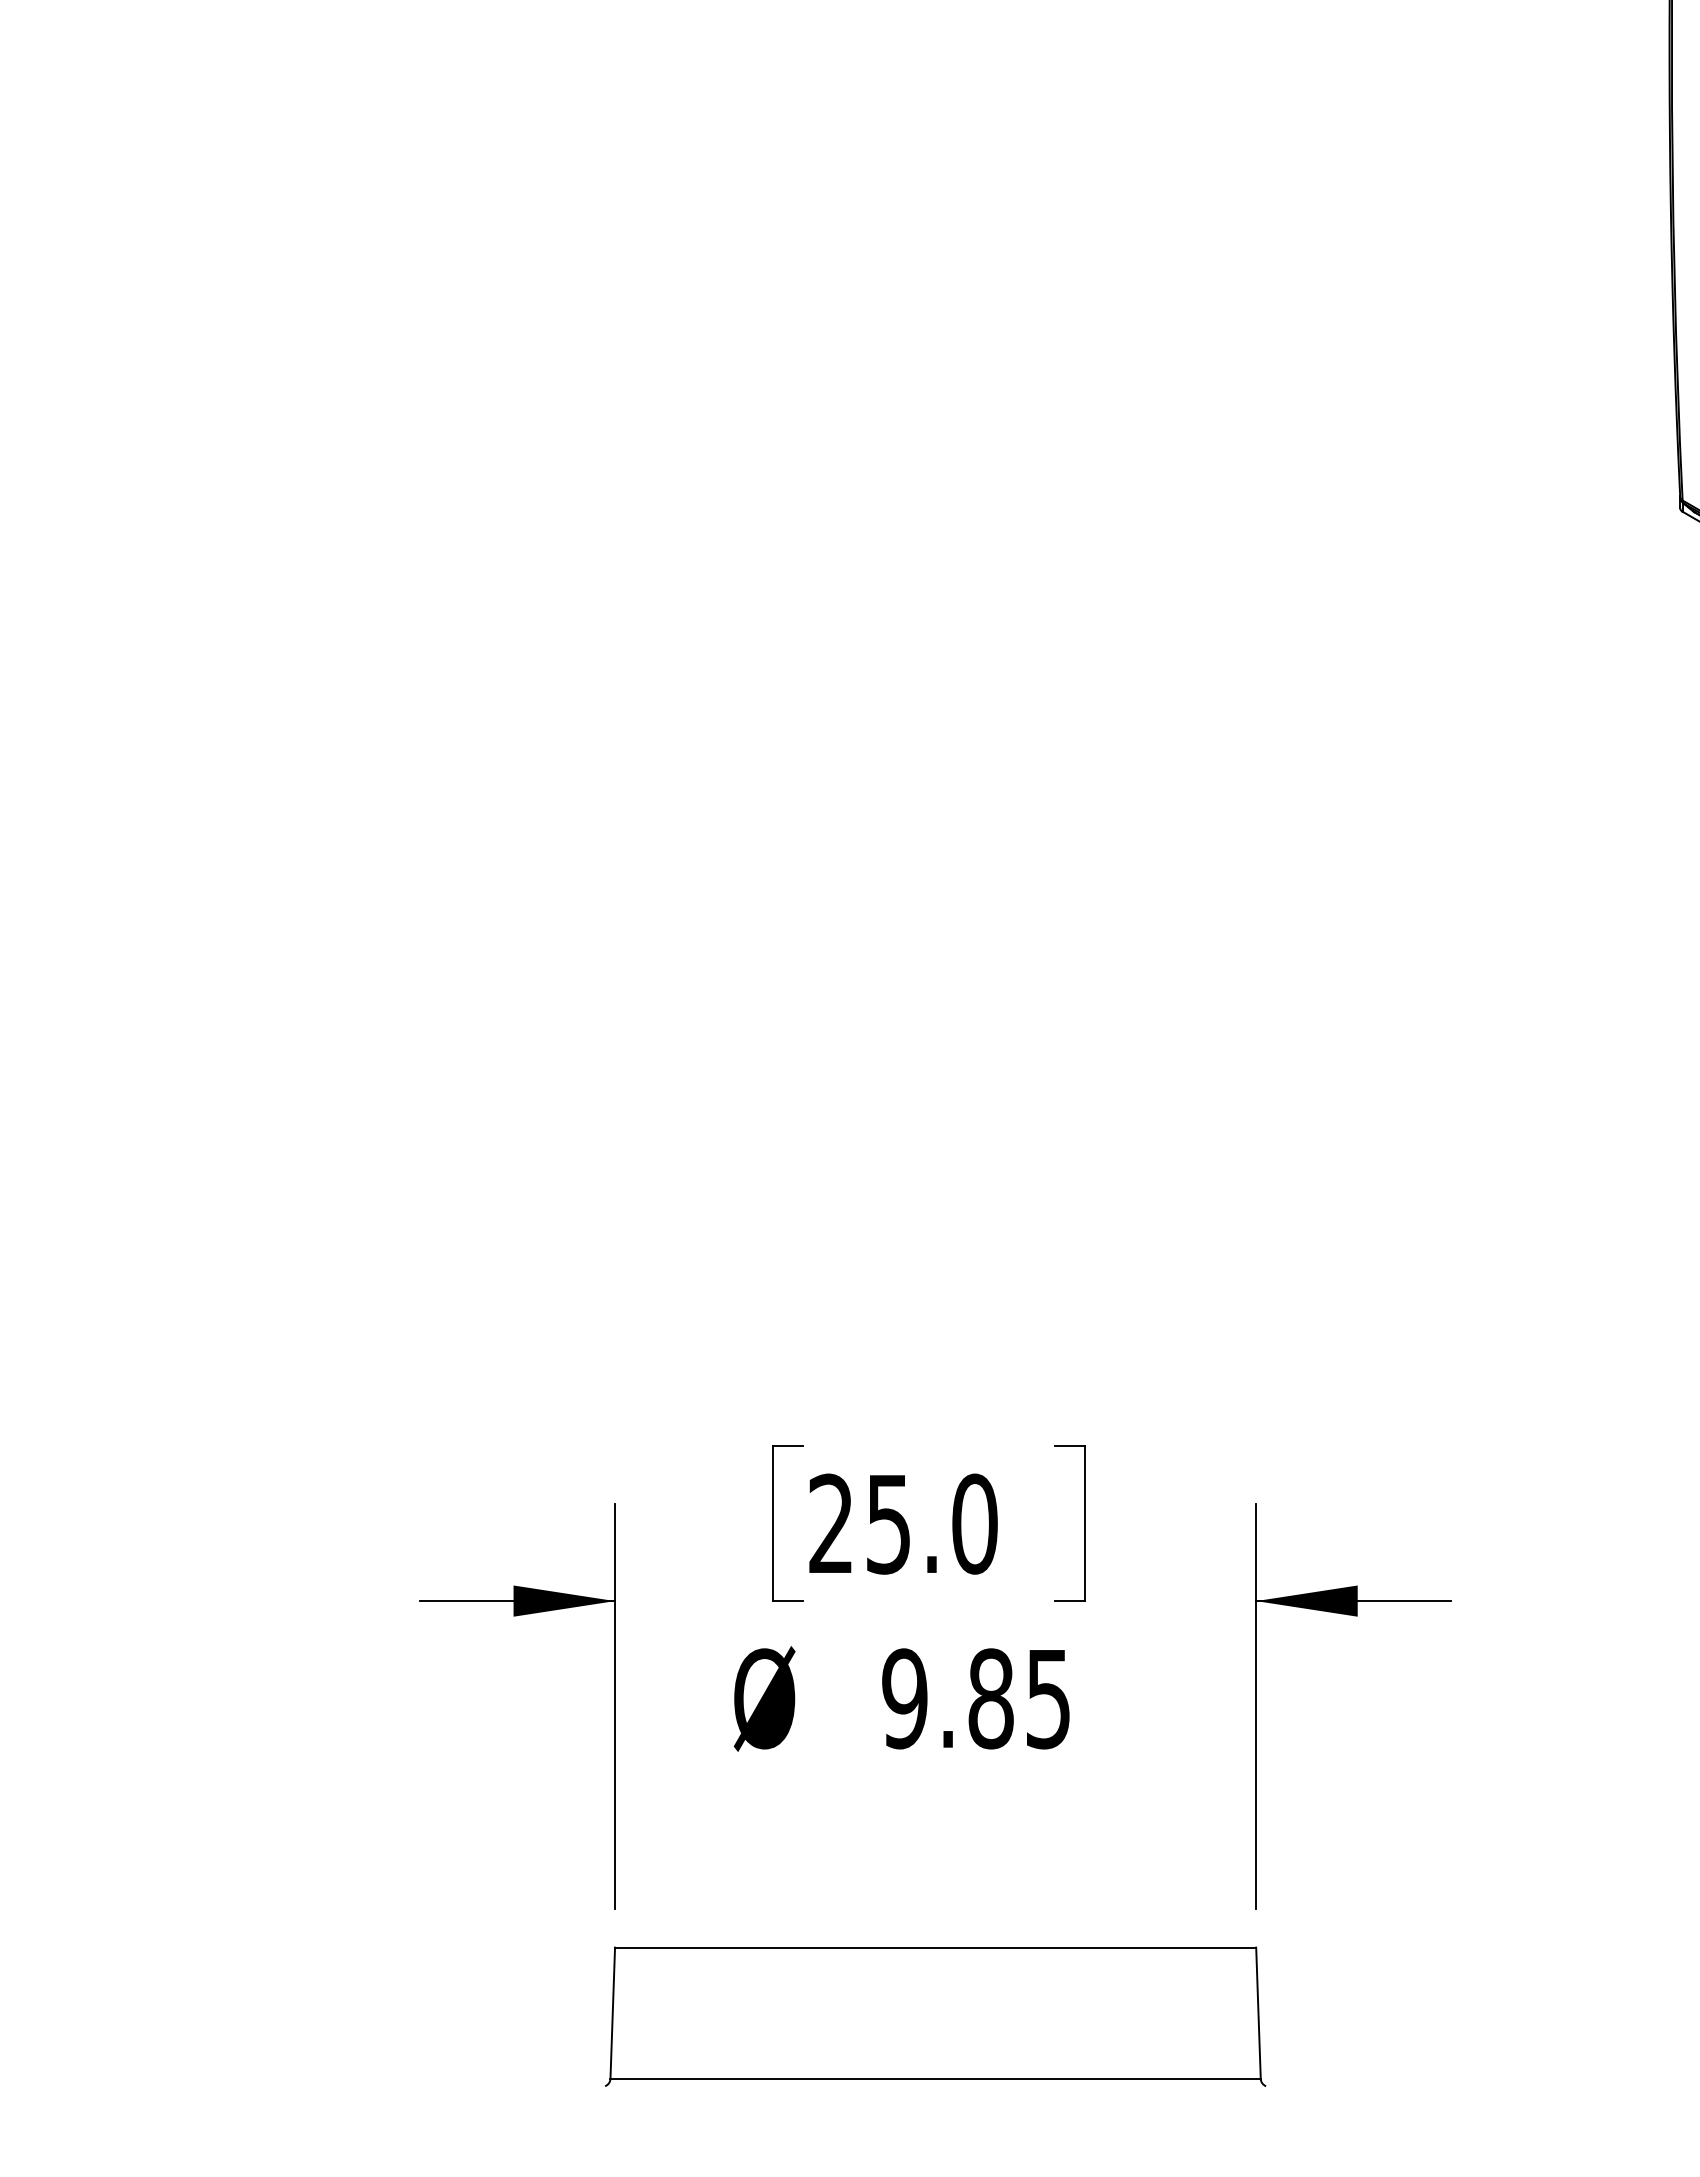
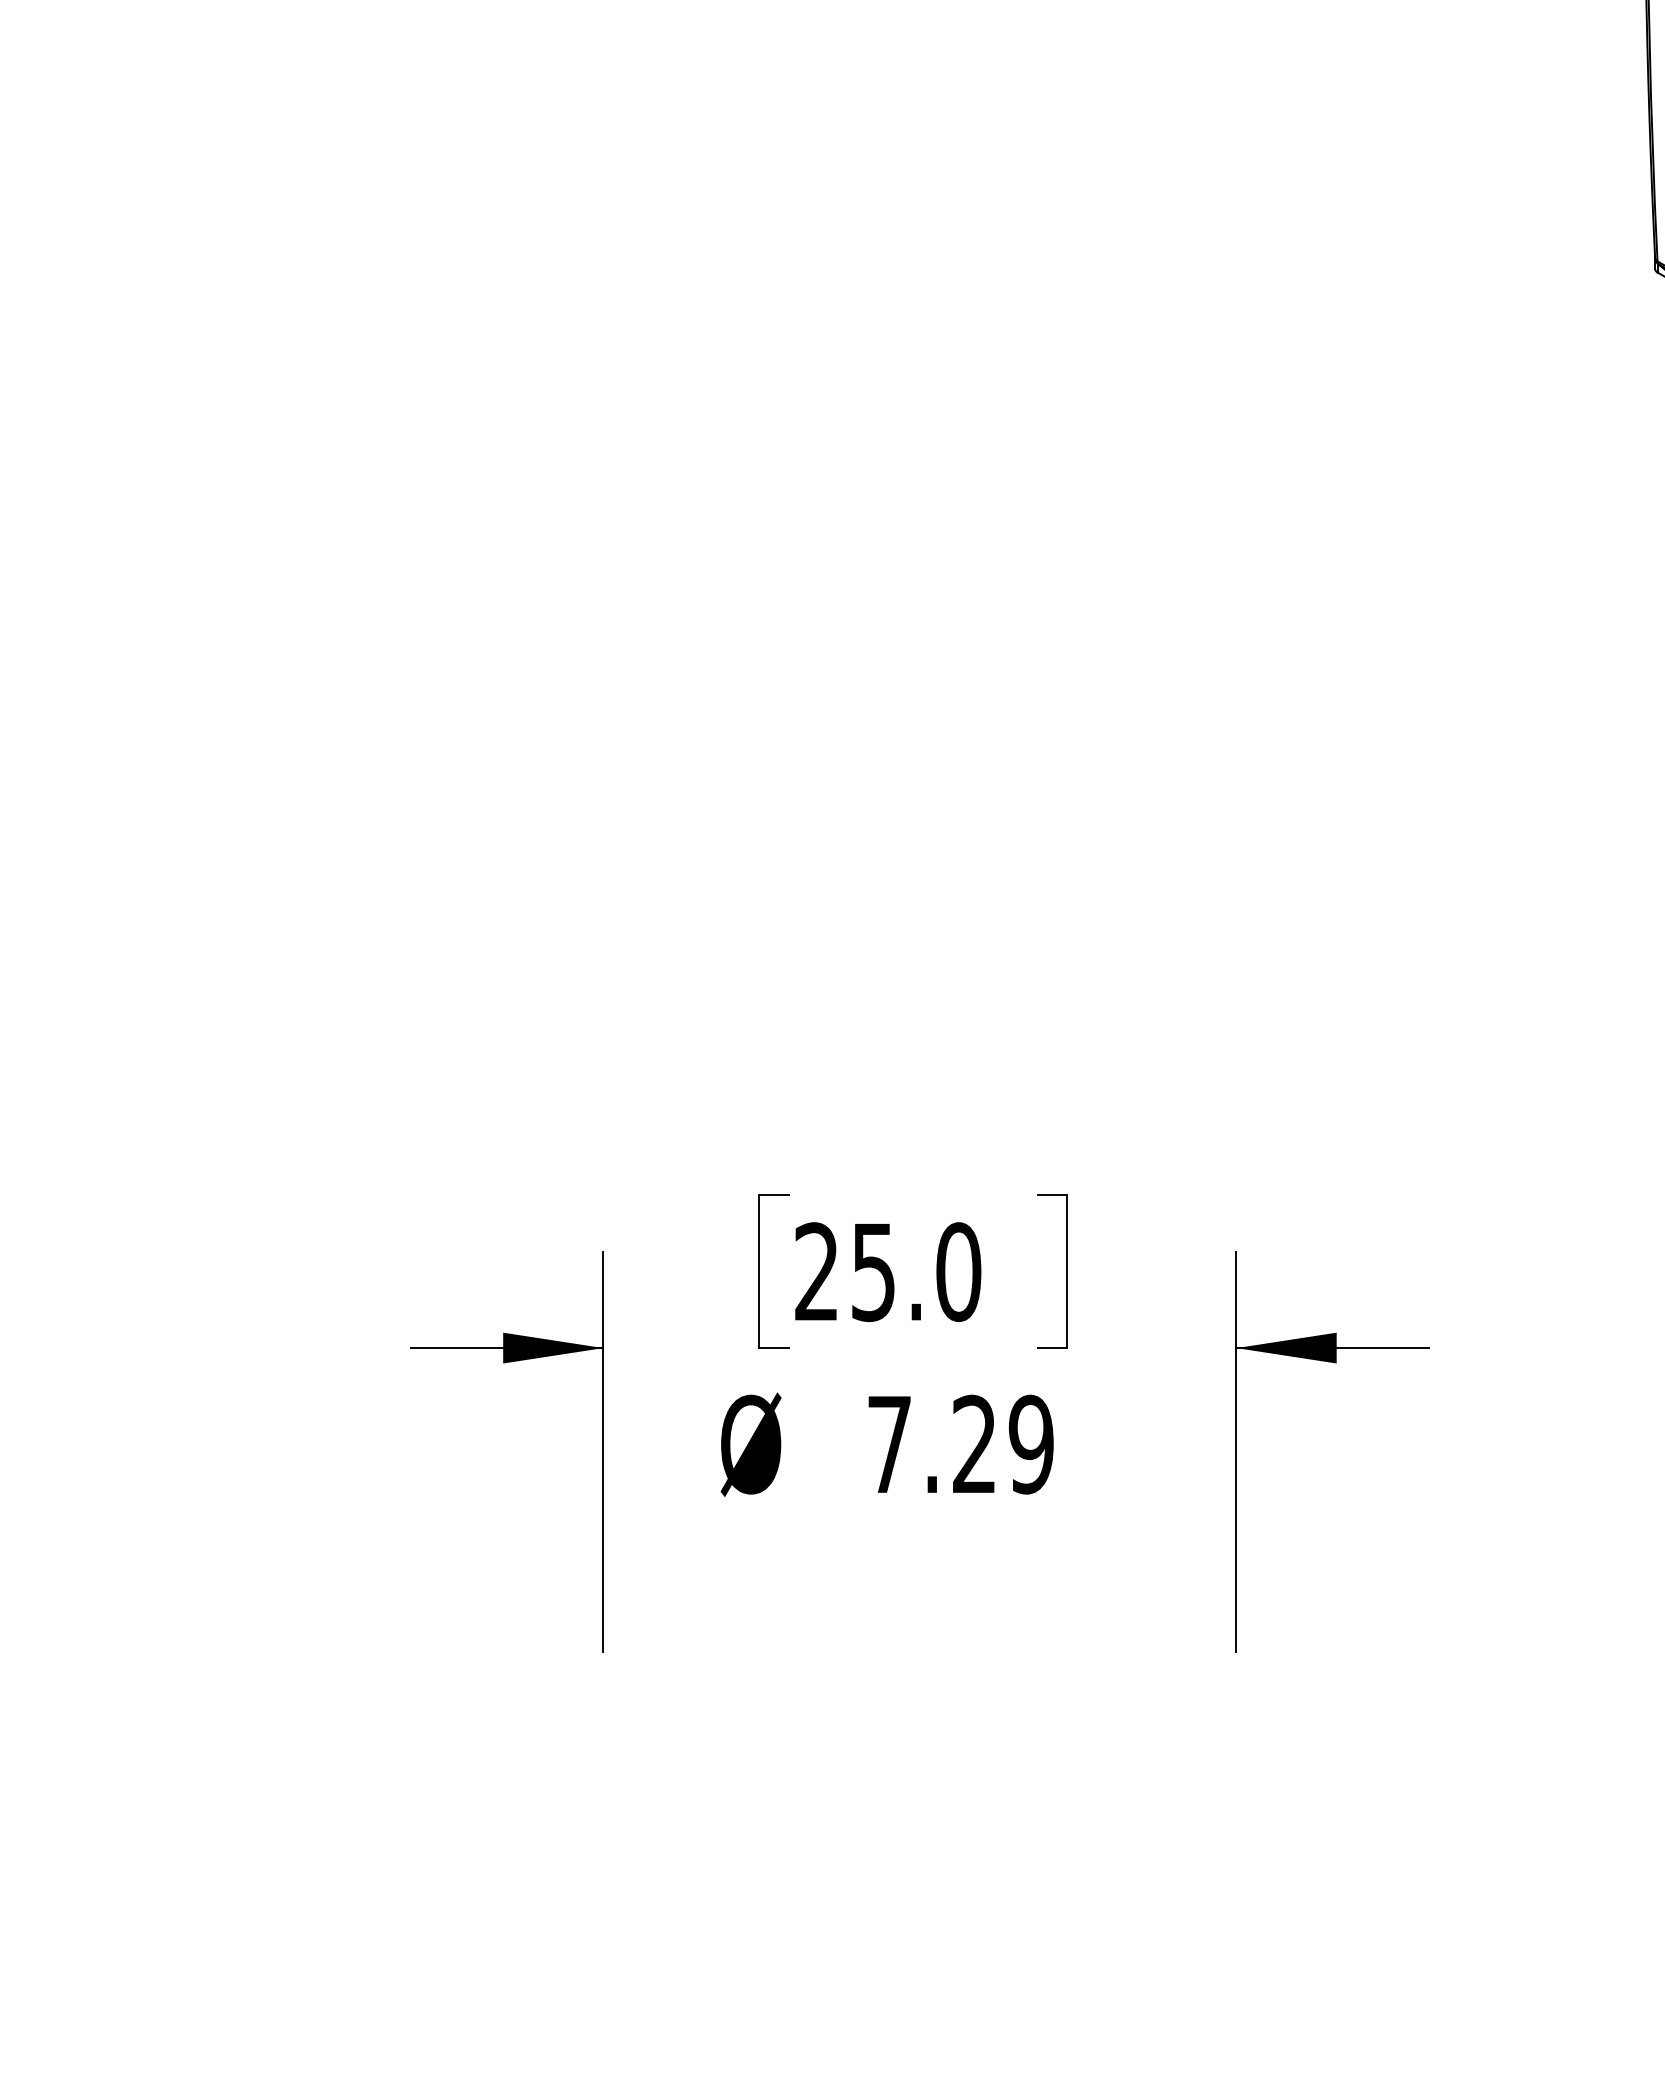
text: (976, 1698) -> (960, 1444), 9.85 -> 7.29
part: (935, 2016) -> (919, 1758), removed

